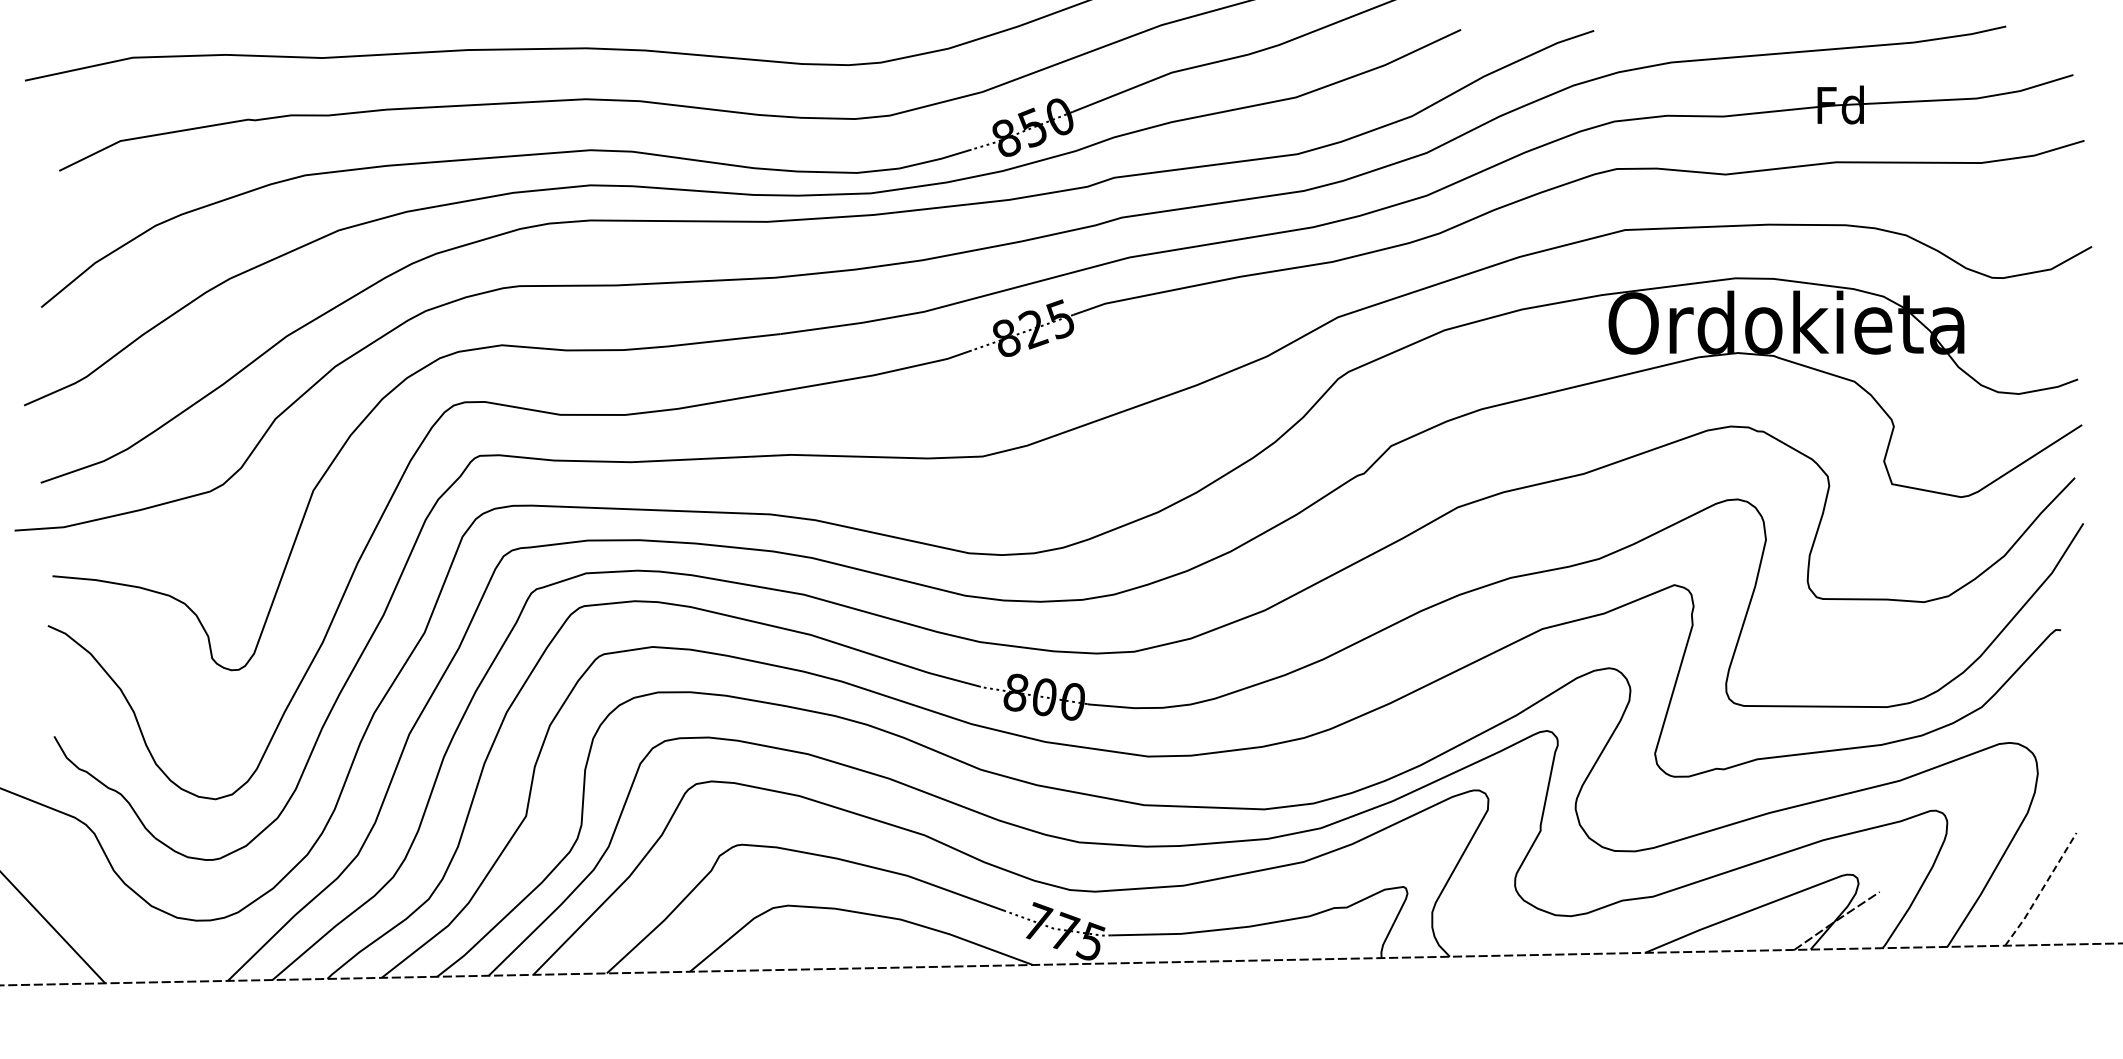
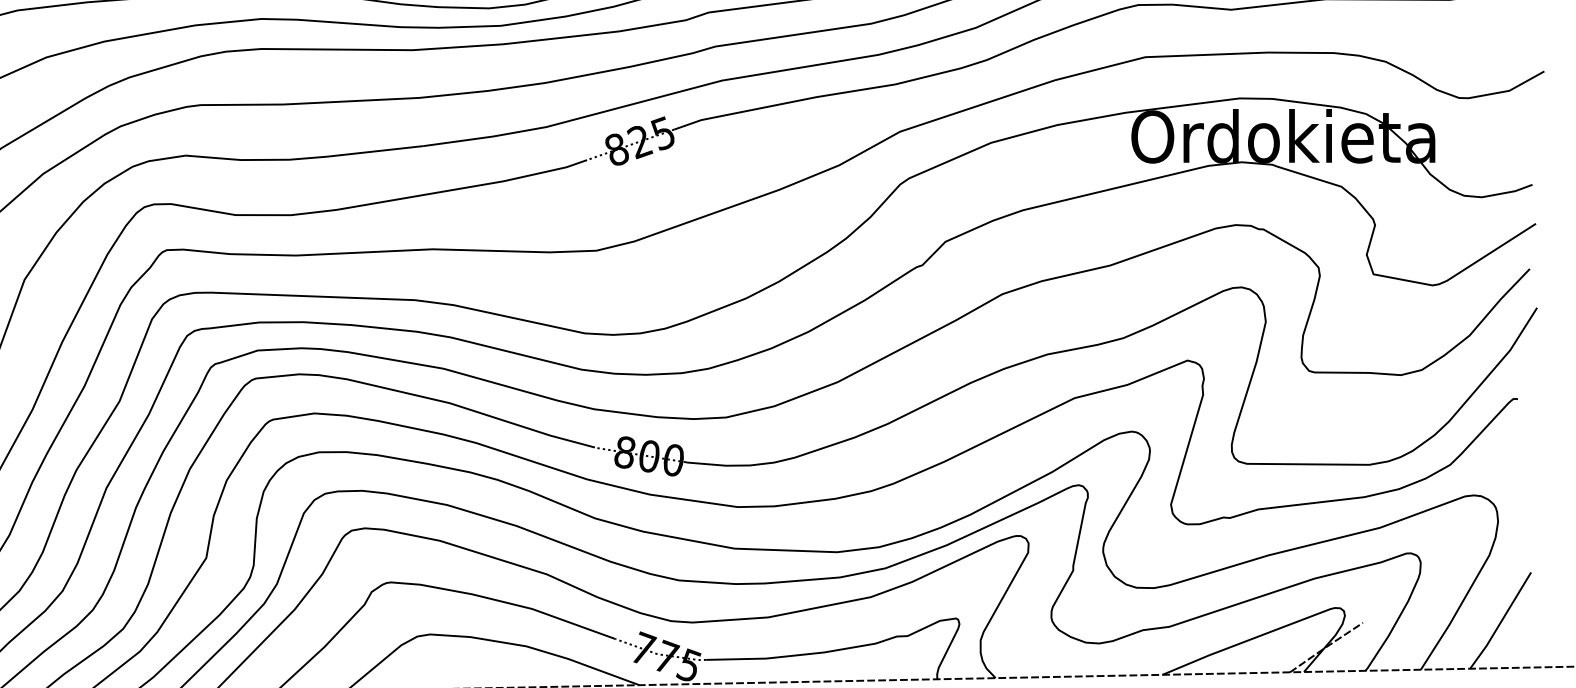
line: (2041, 890) -> (1501, 621), dashed -> solid

